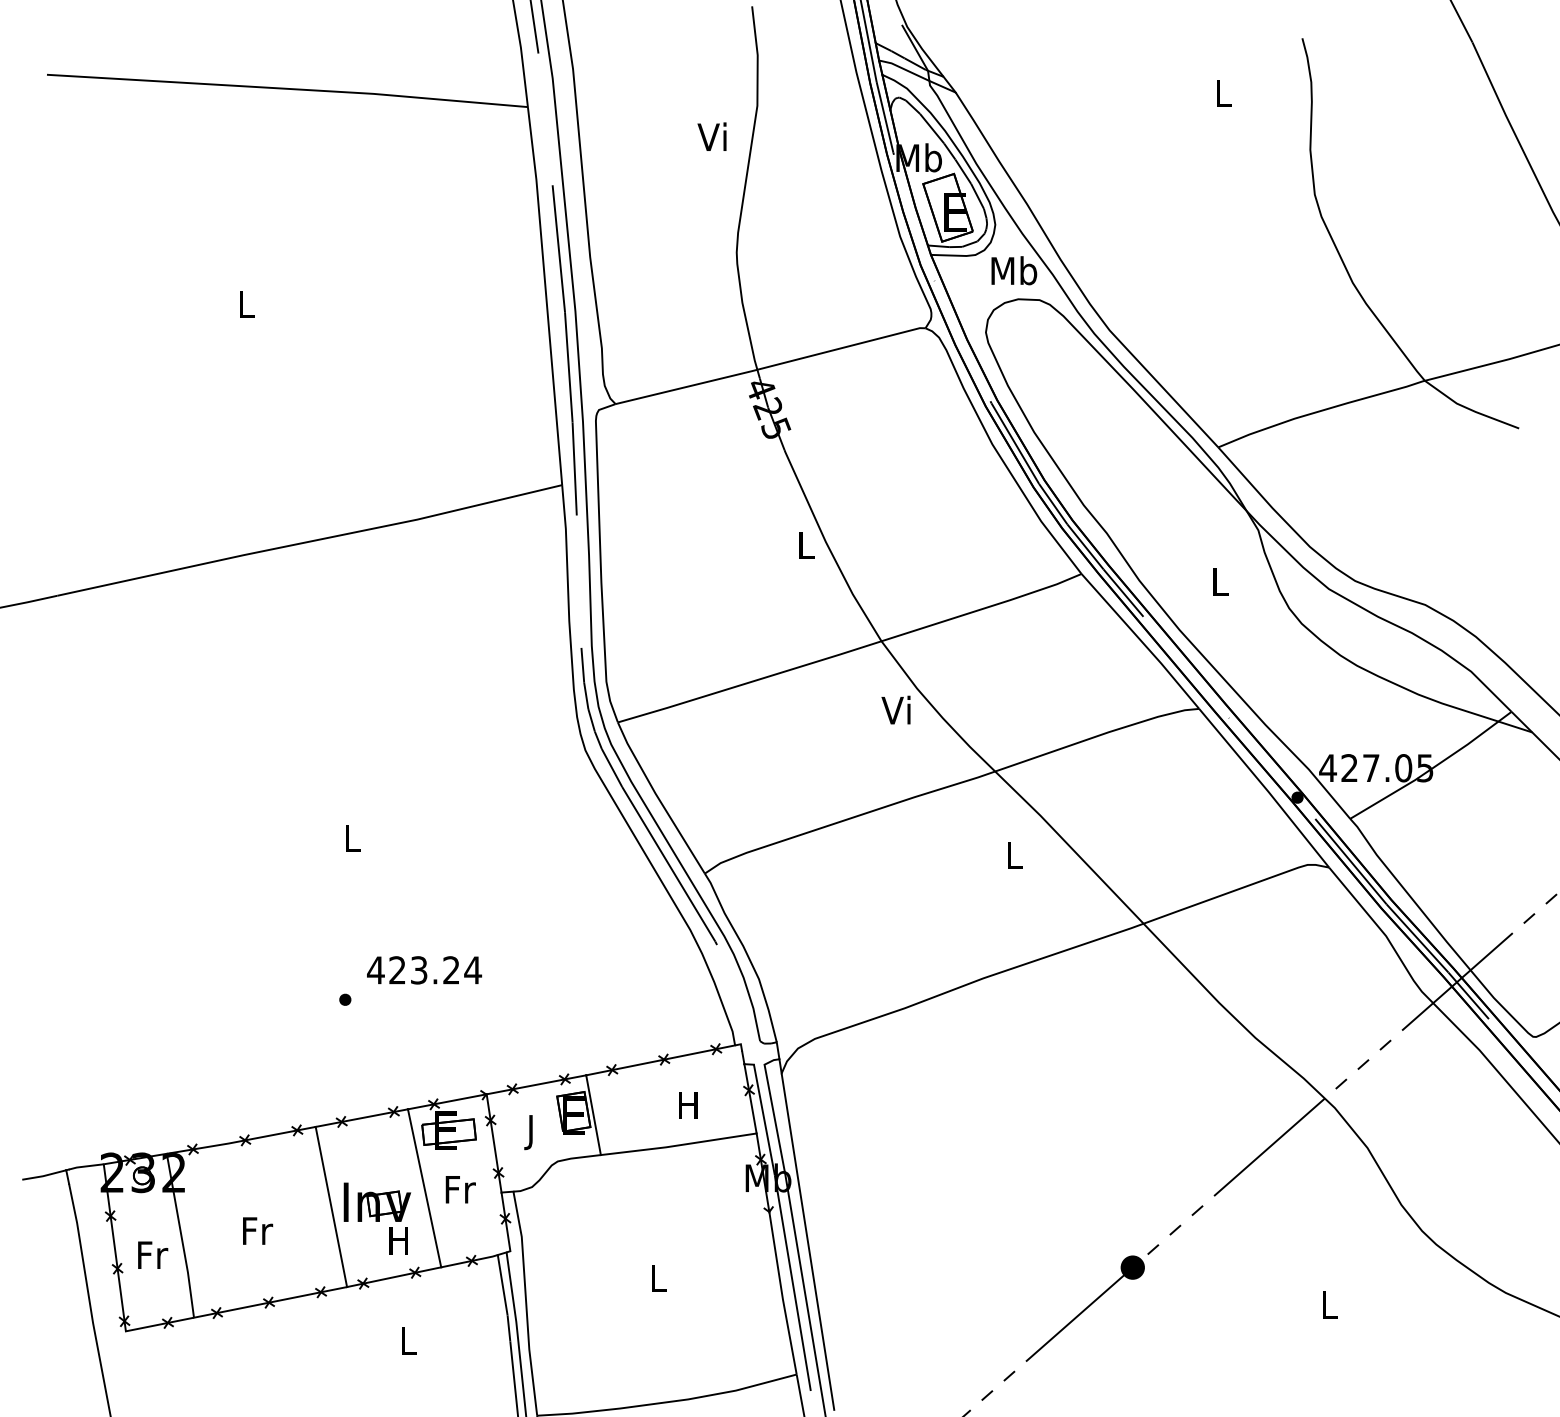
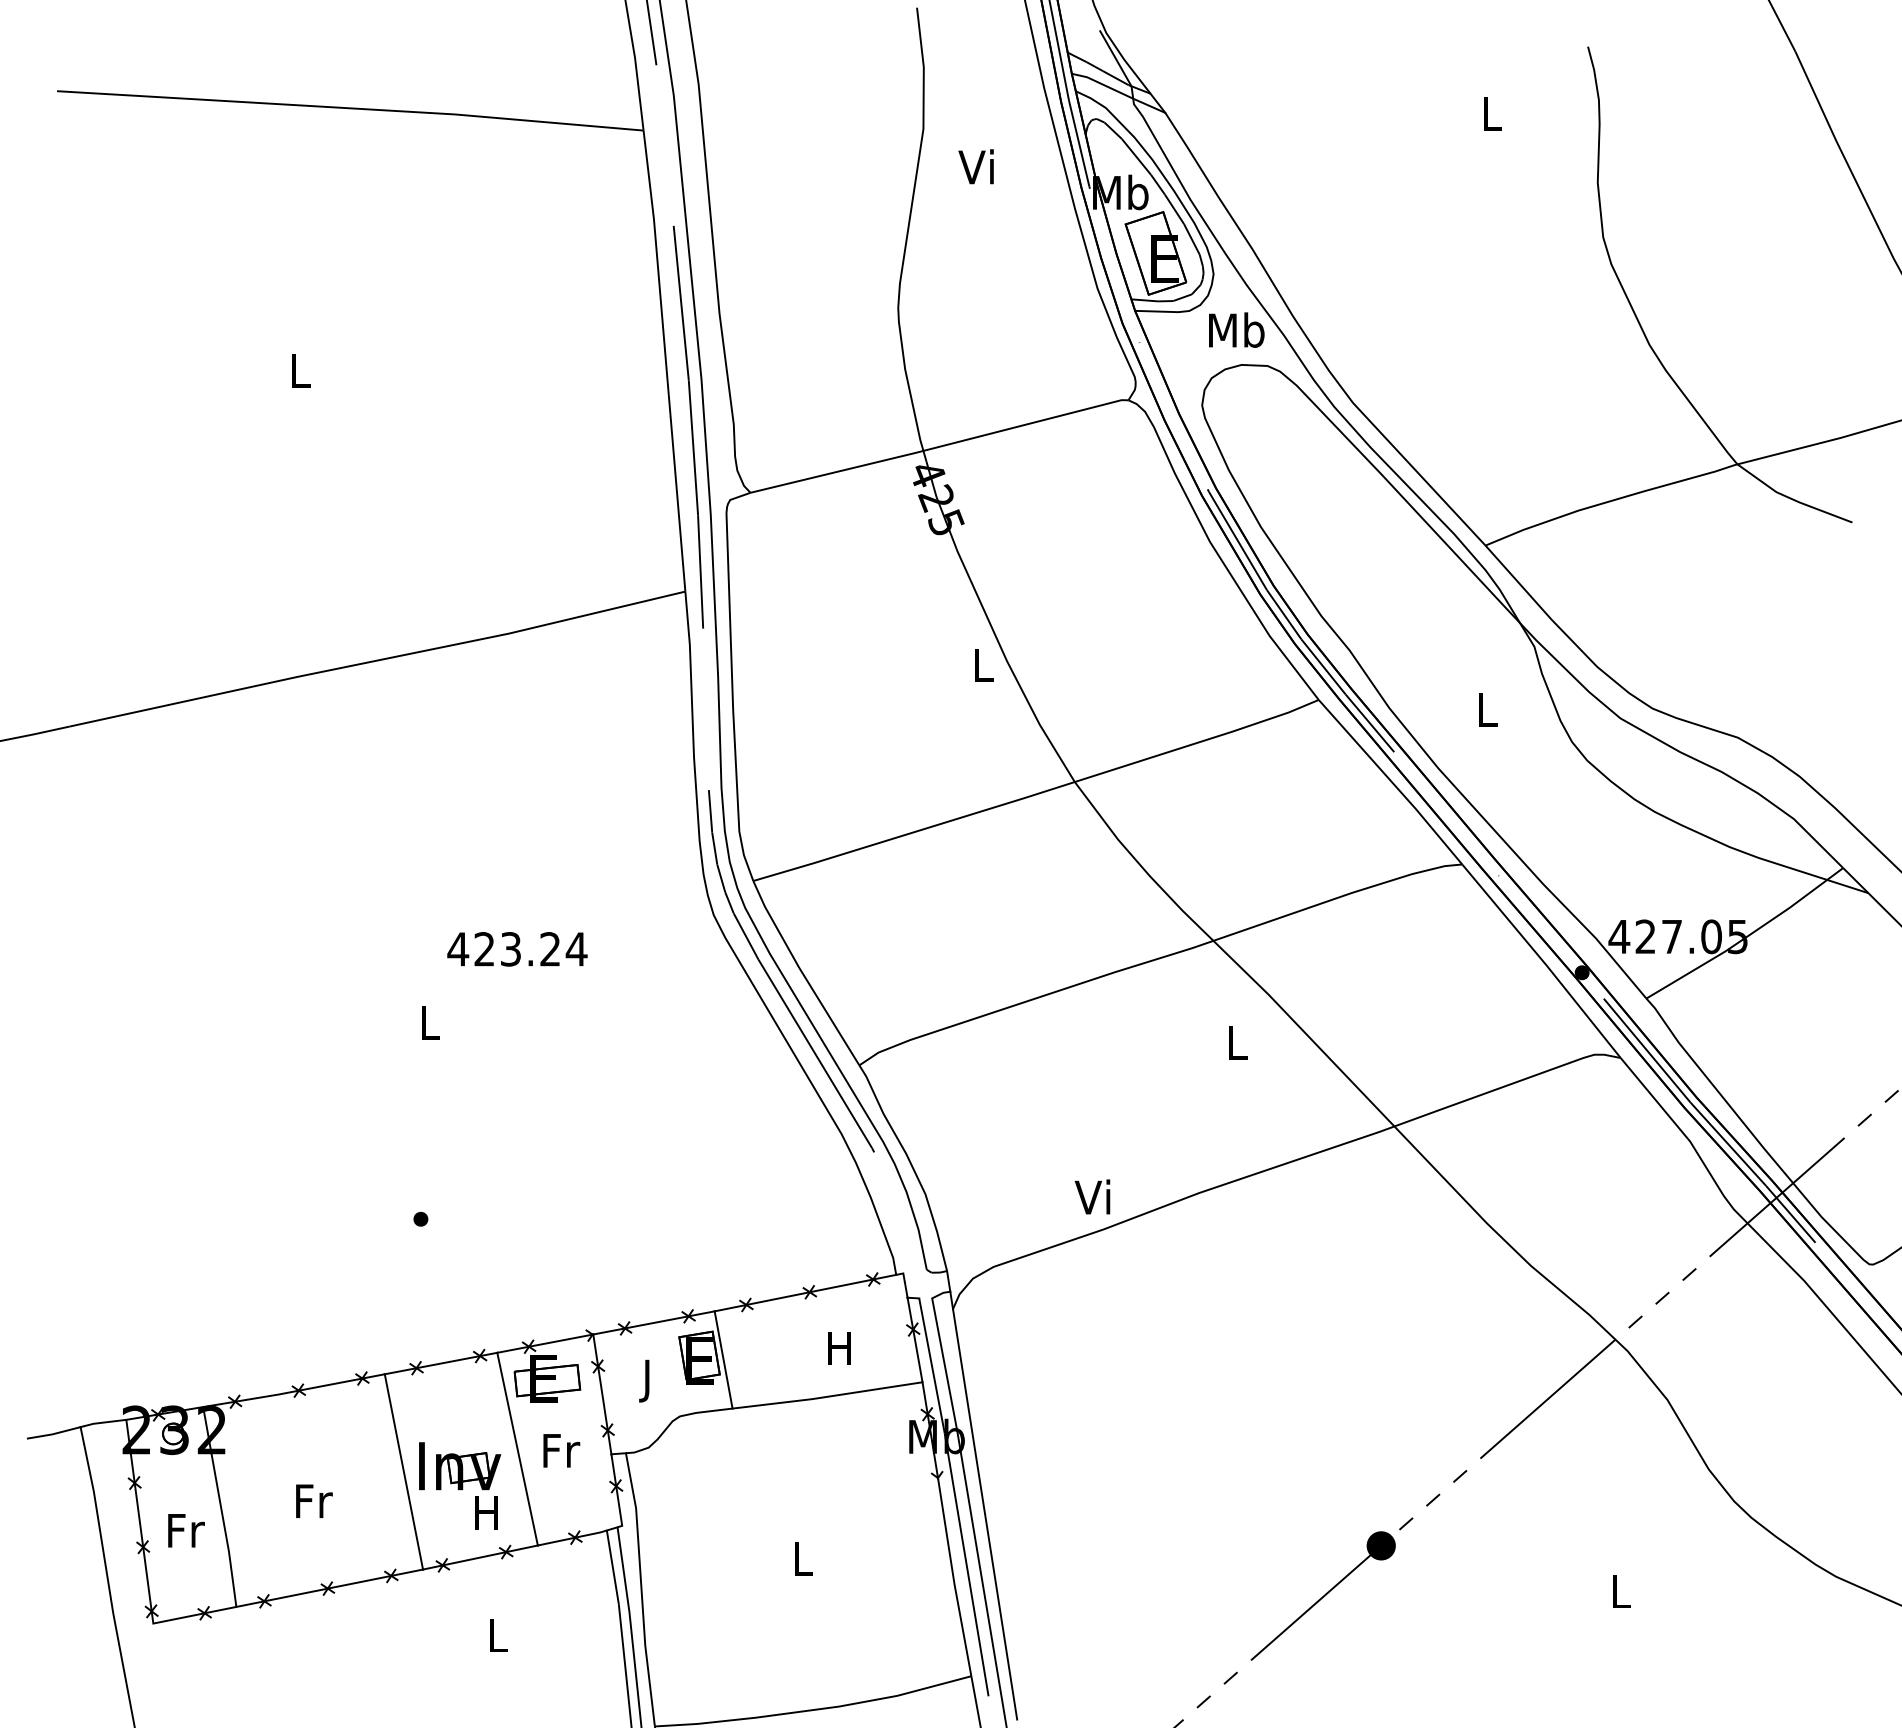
text: (711, 136) -> (975, 166), moved
text: (896, 709) -> (1092, 1196), moved
text: (424, 970) -> (517, 949), moved

